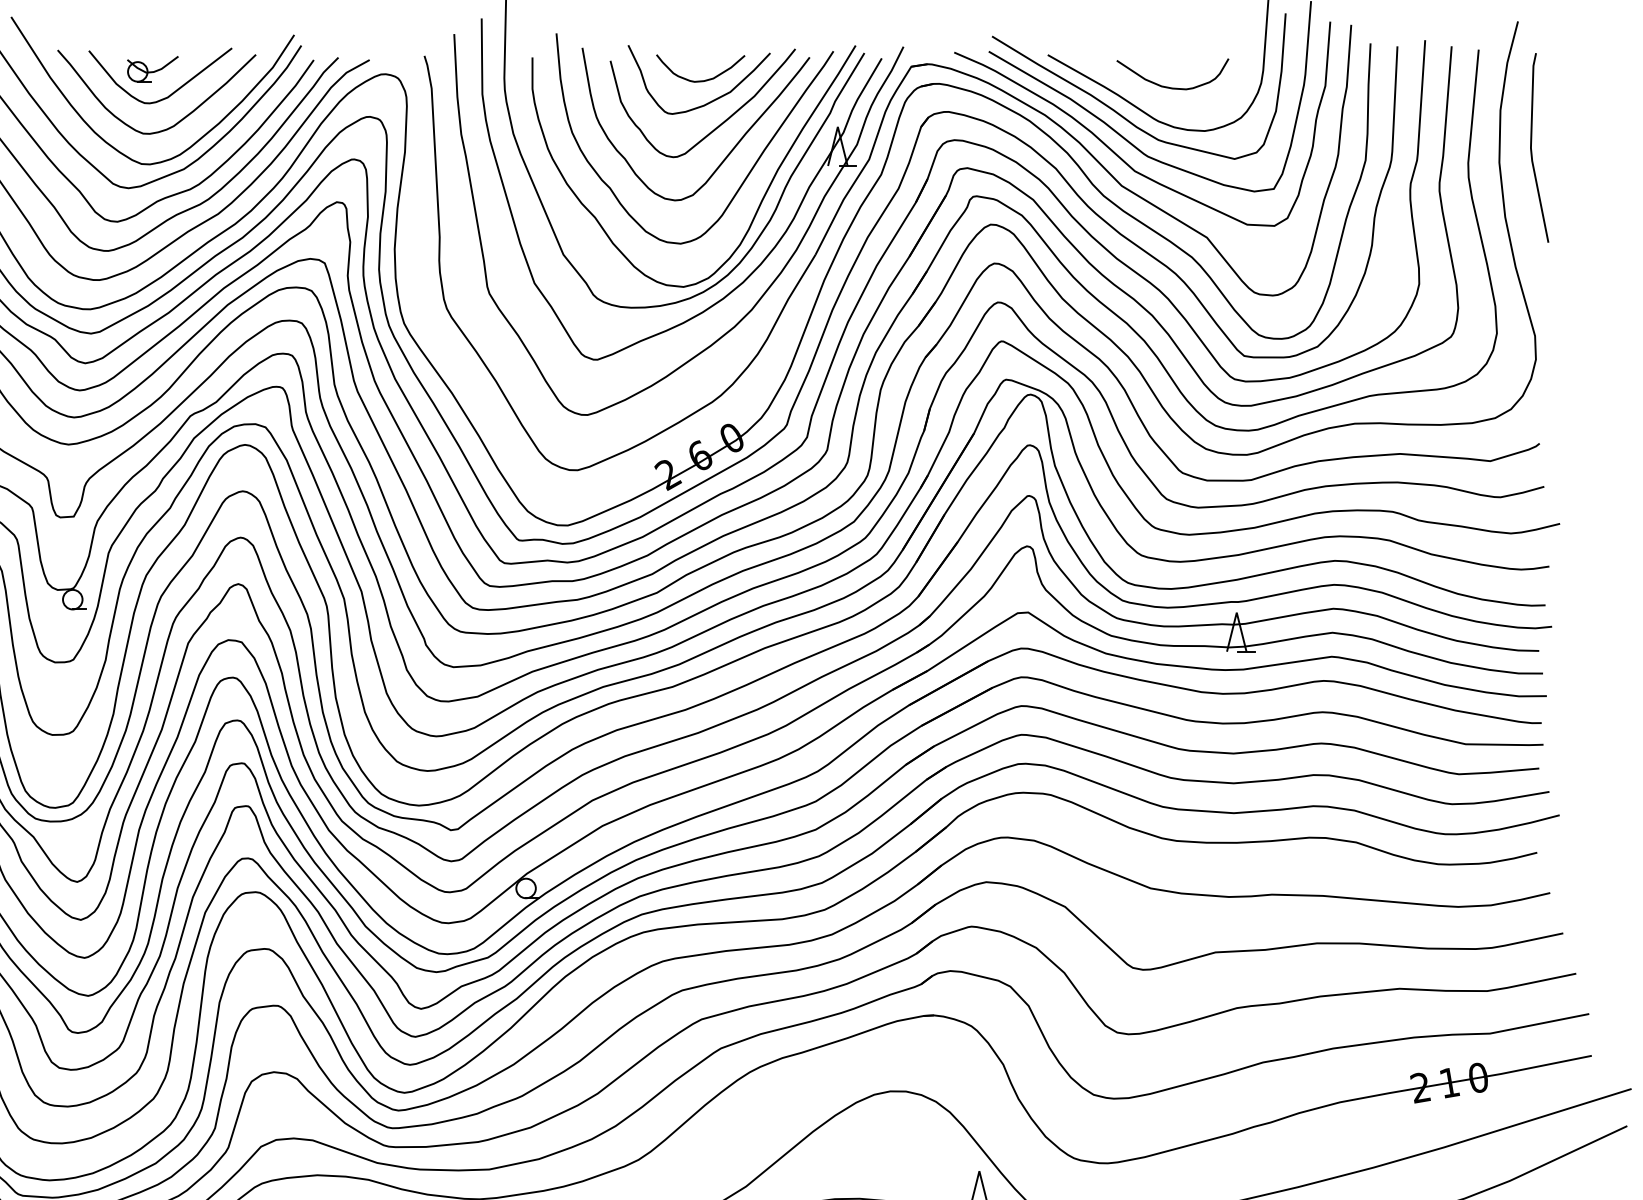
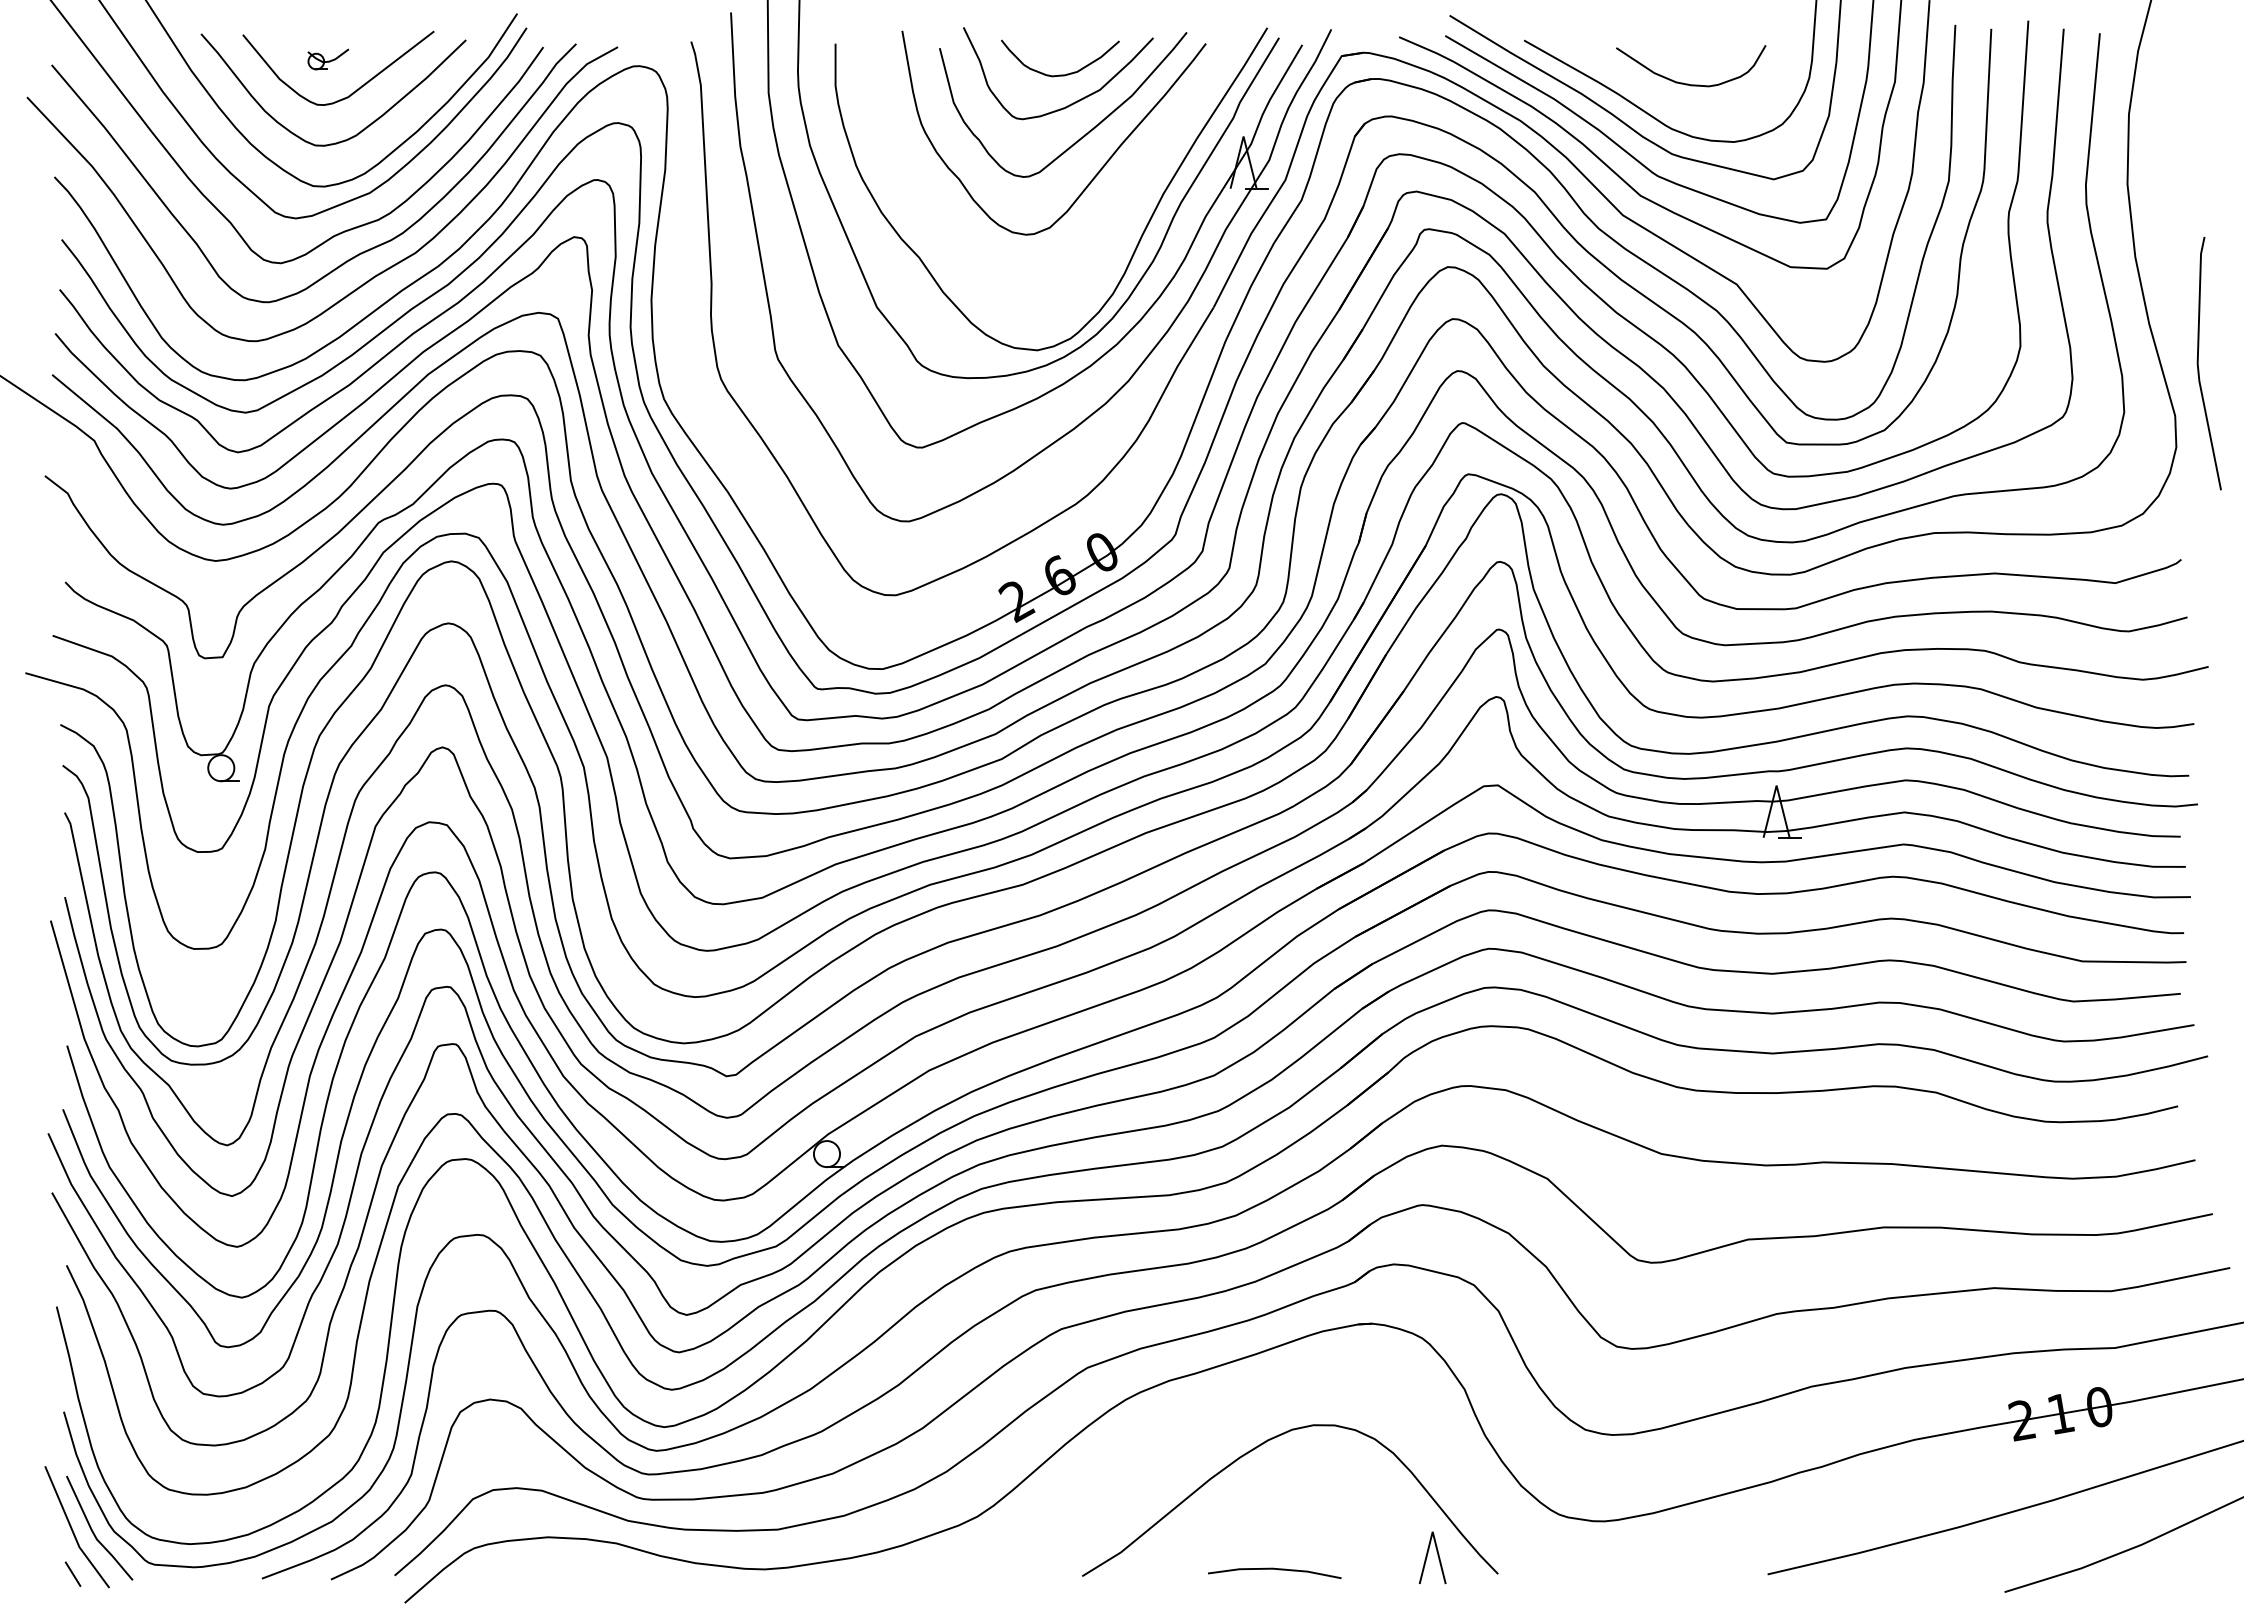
part: (153, 69) -> (328, 59), size x0.6
line: (1531, 147) -> (2198, 363), moved
curve: (750, 170) -> (1126, 194), removed

